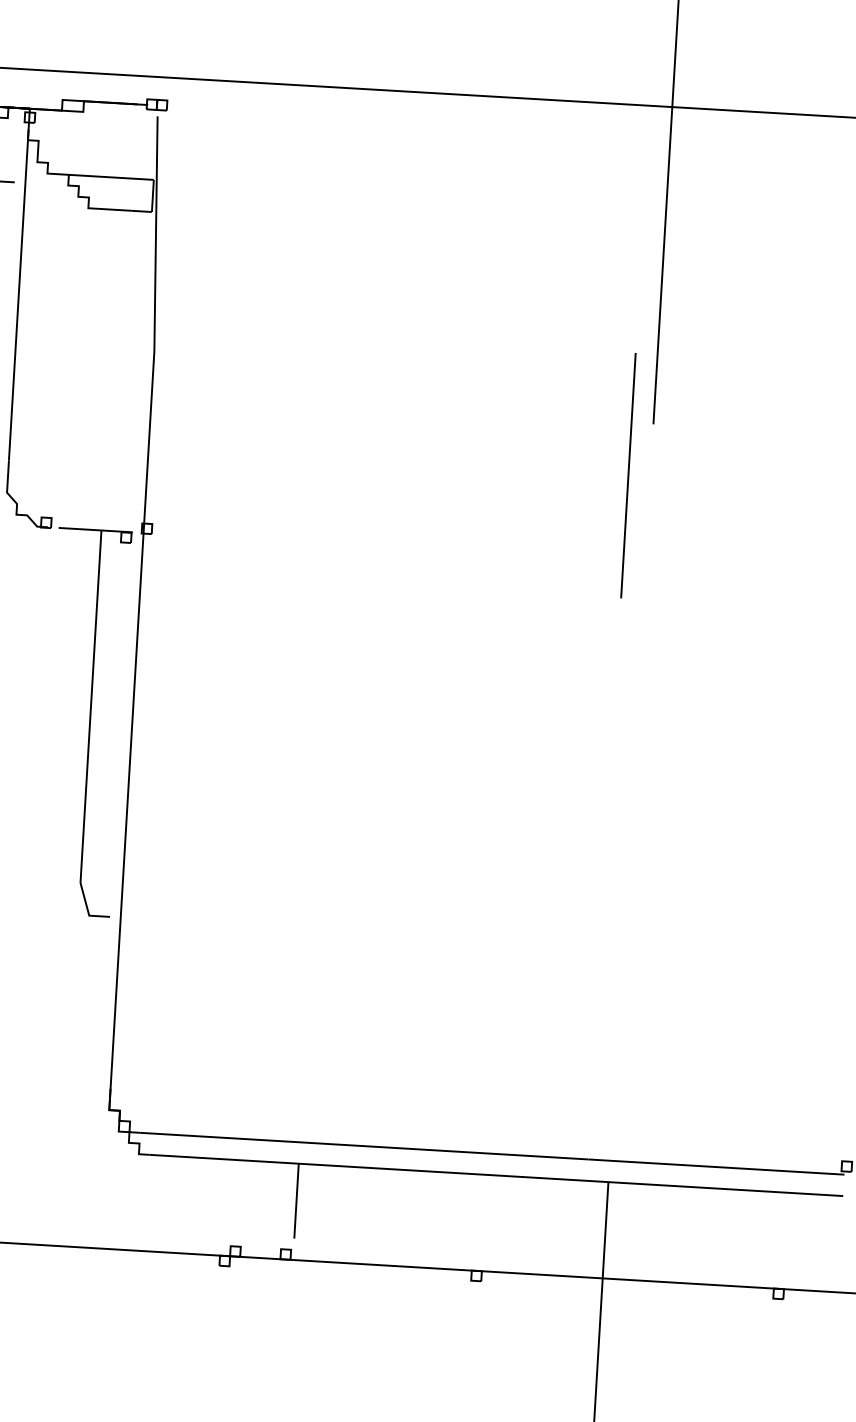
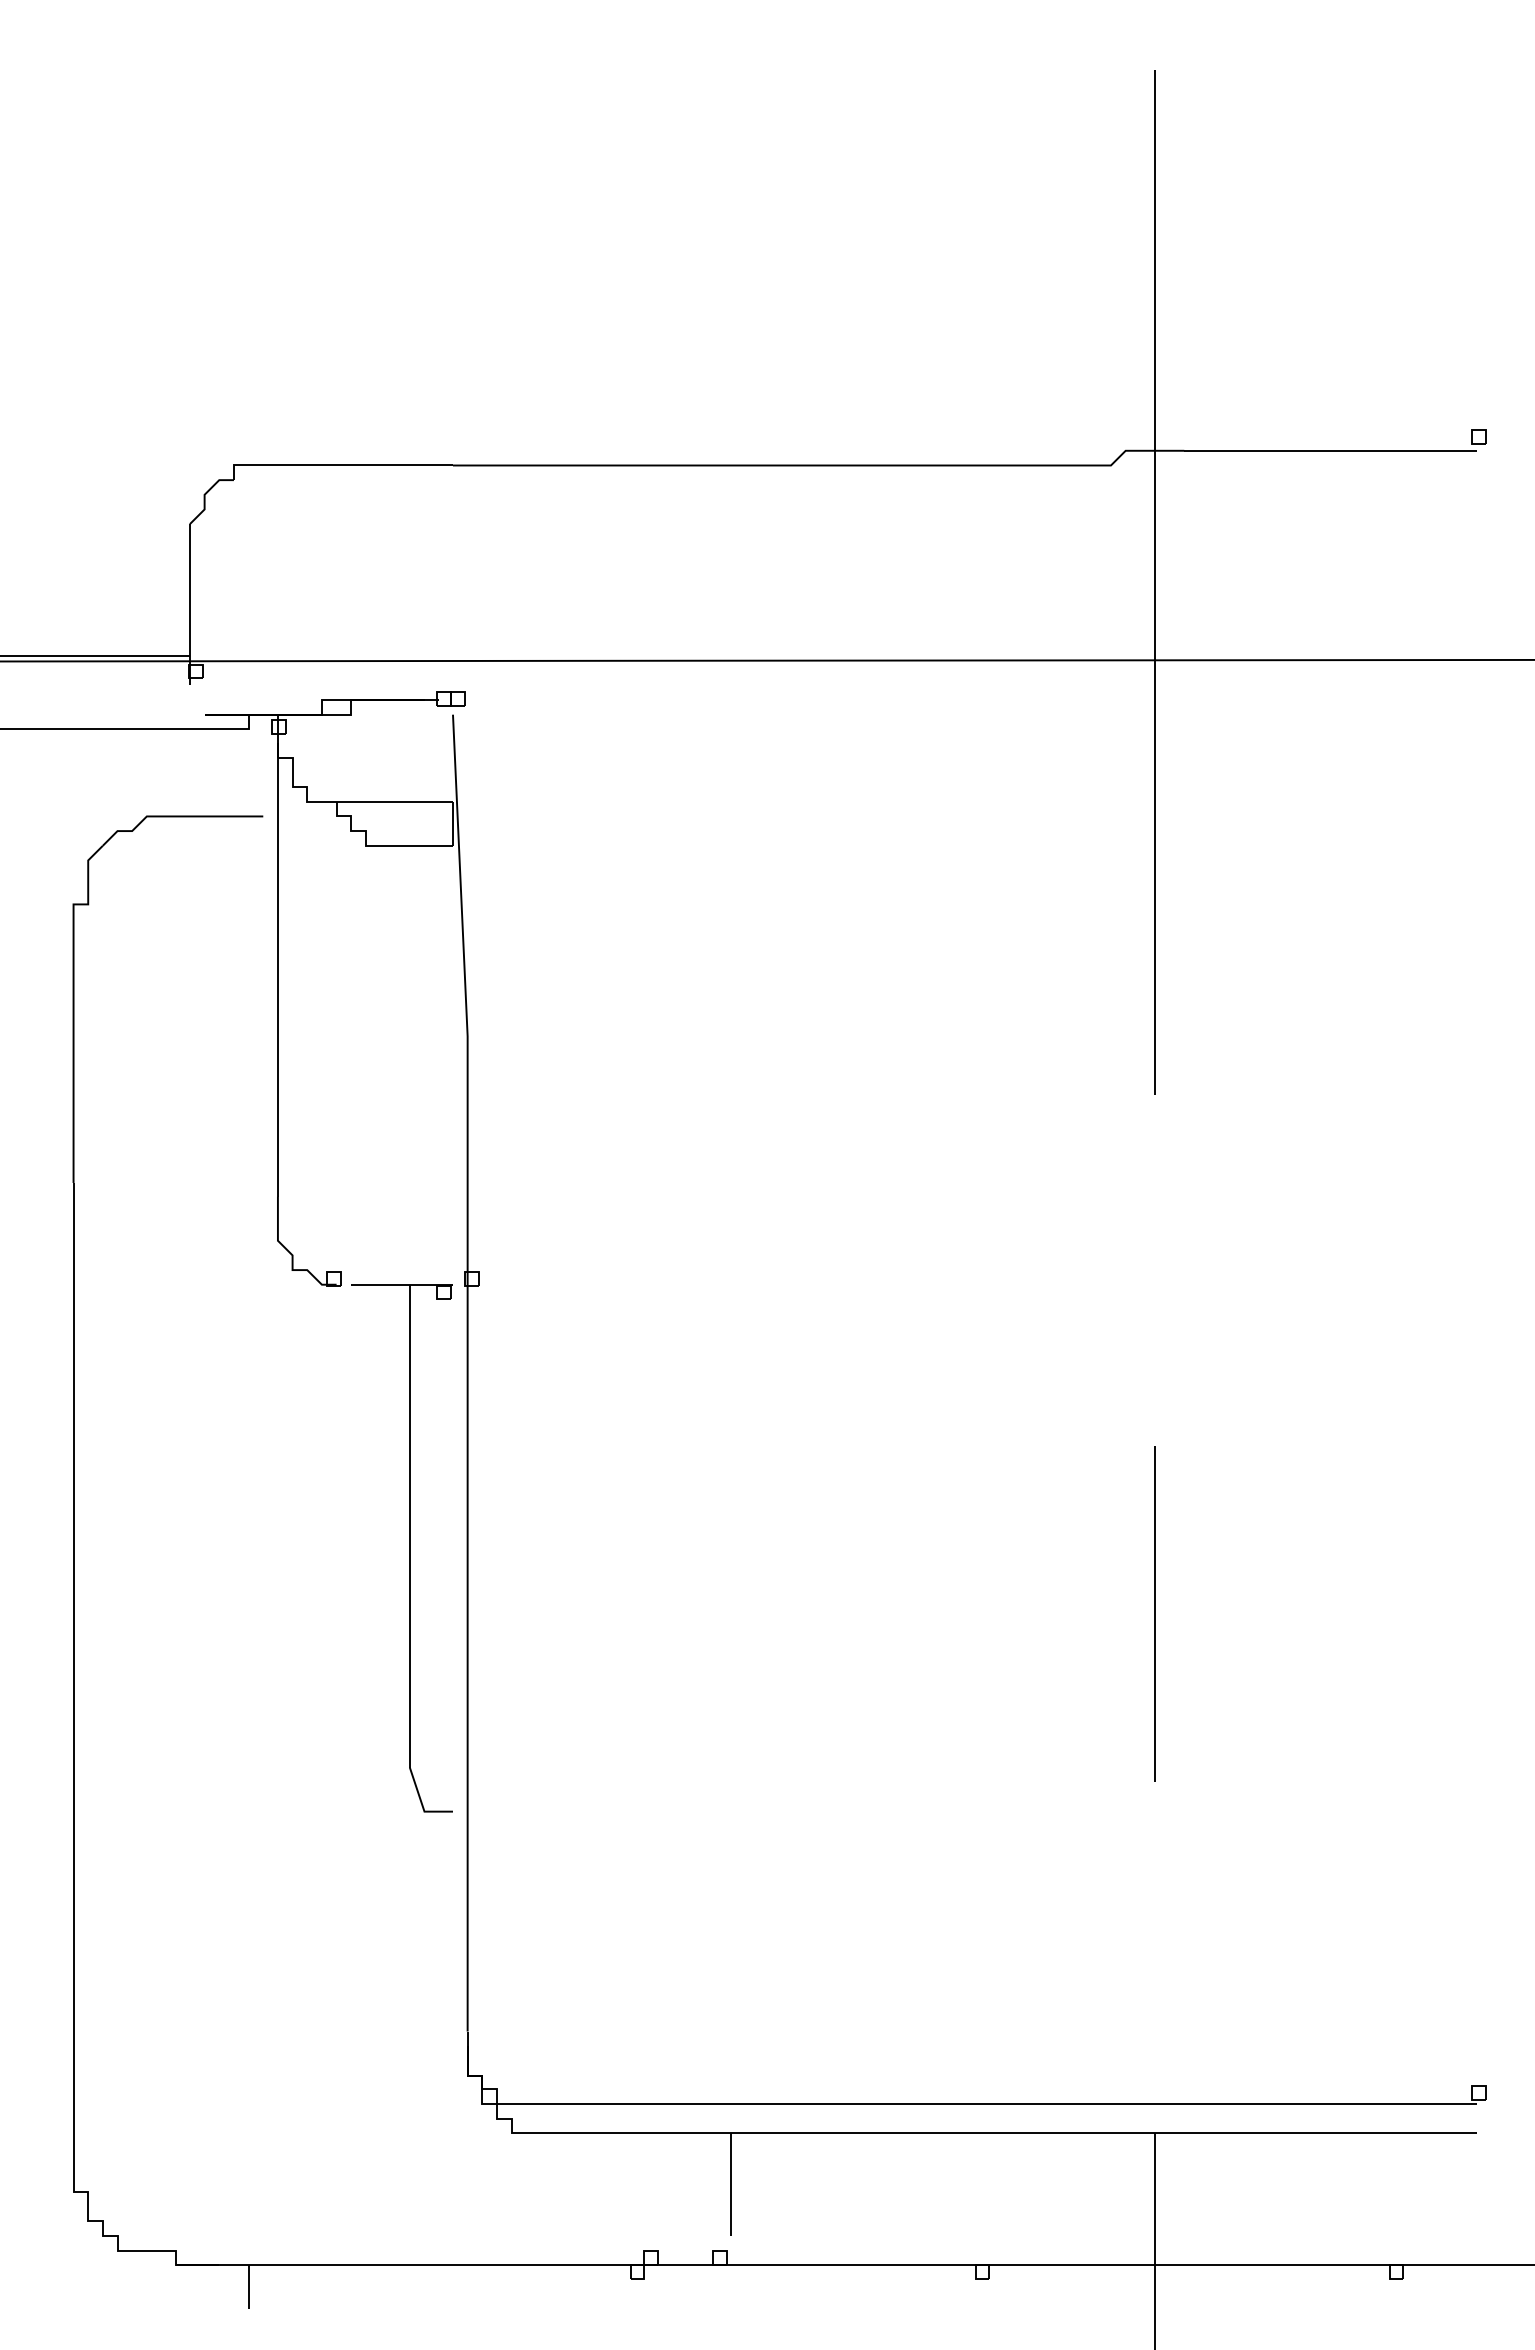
line: (628, 475) -> (1154, 1613), moved

